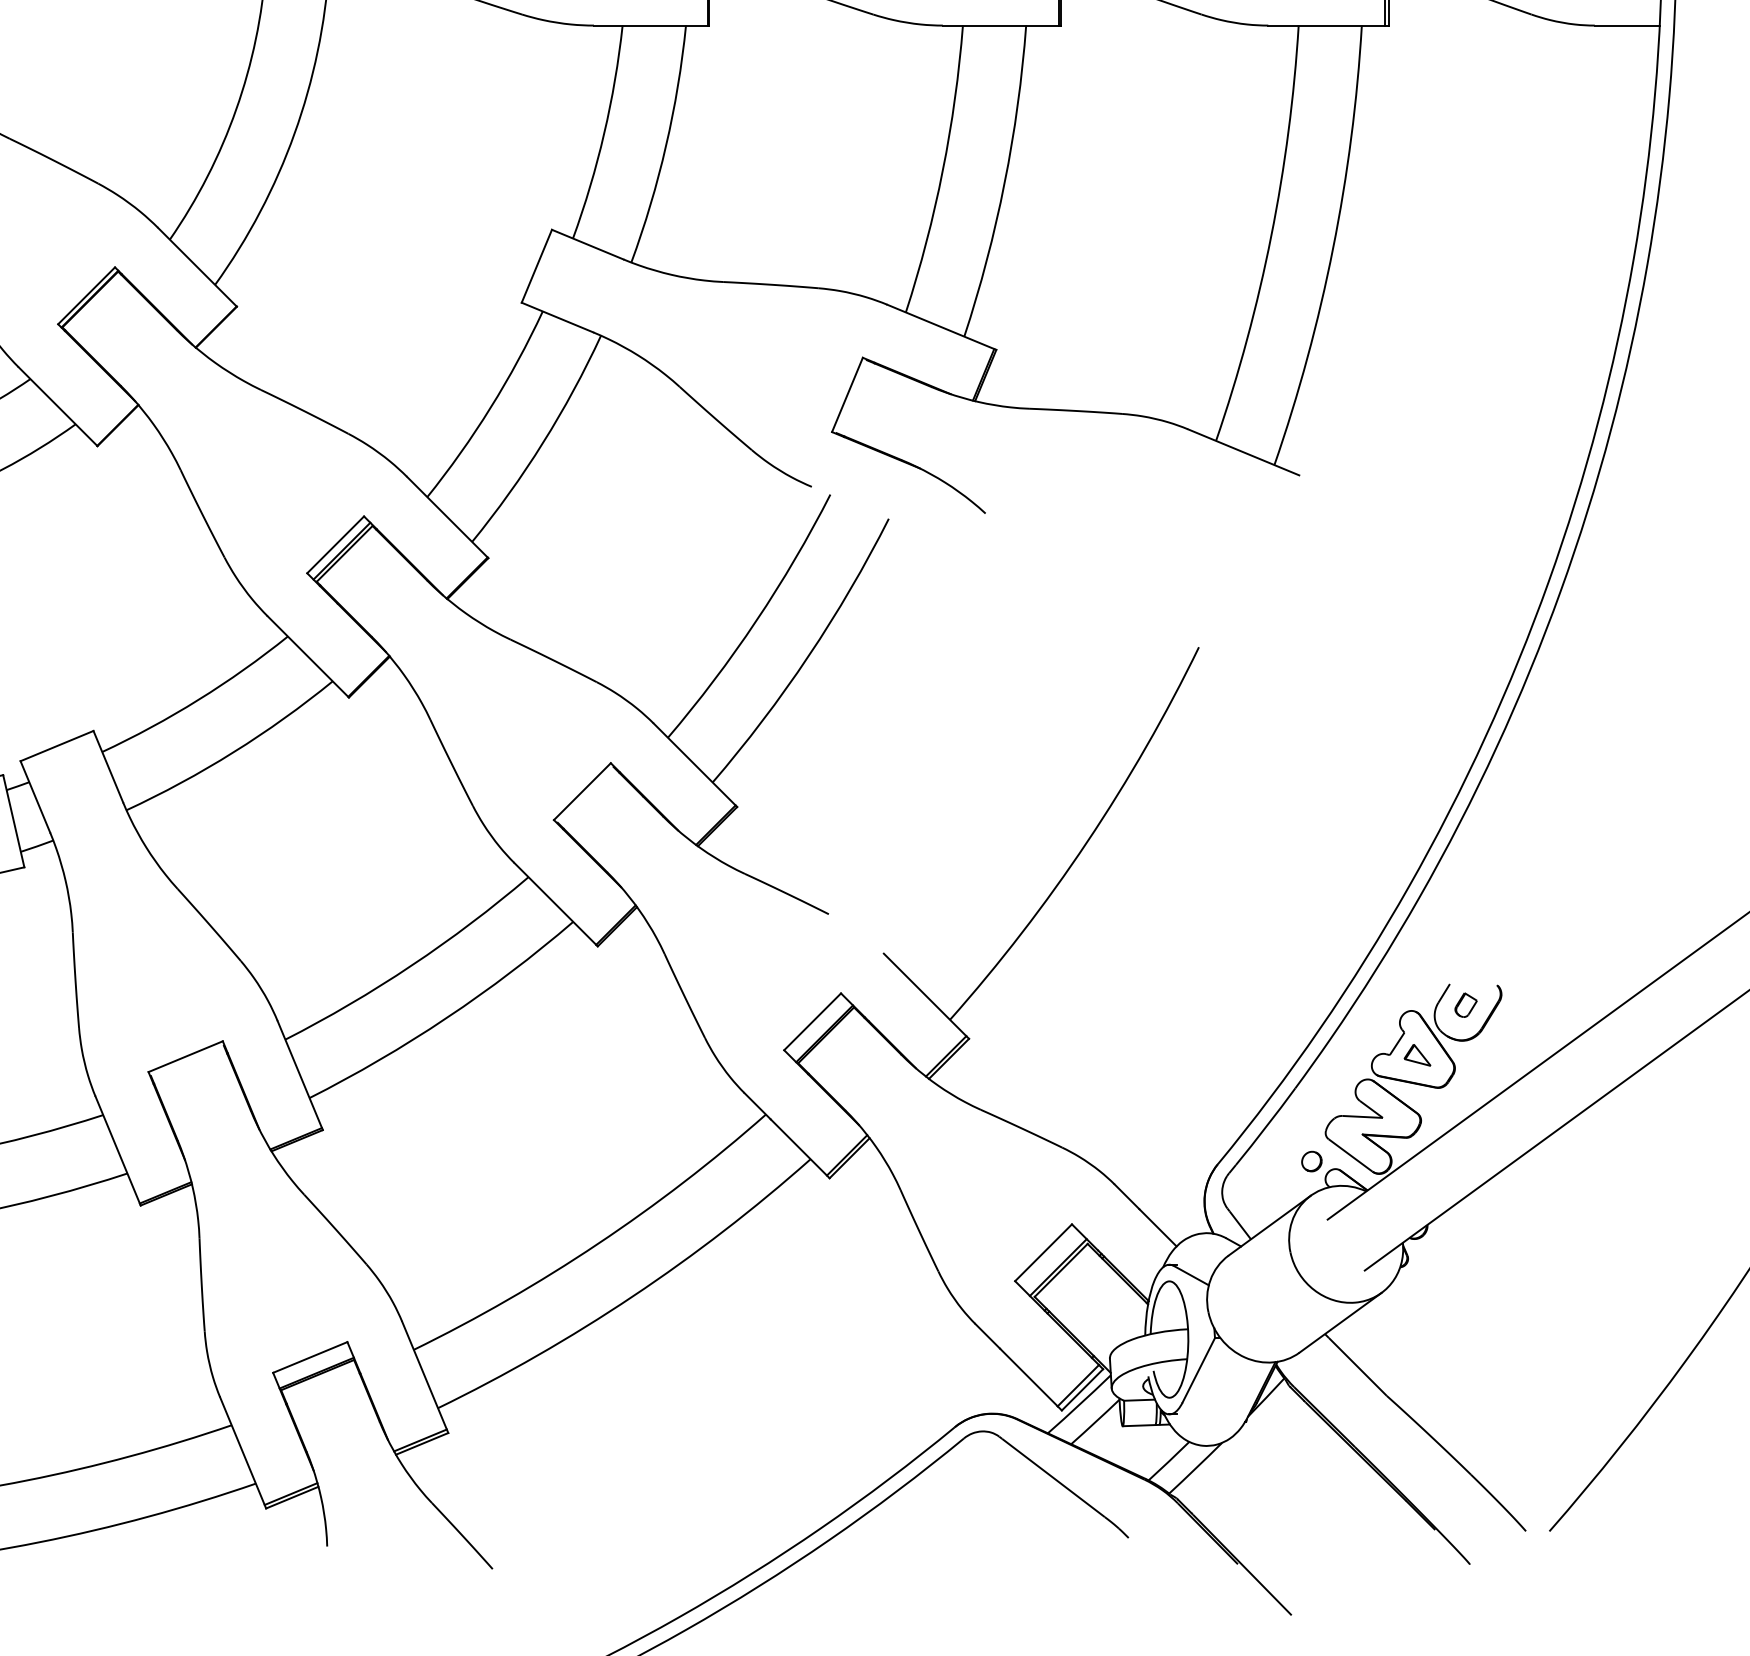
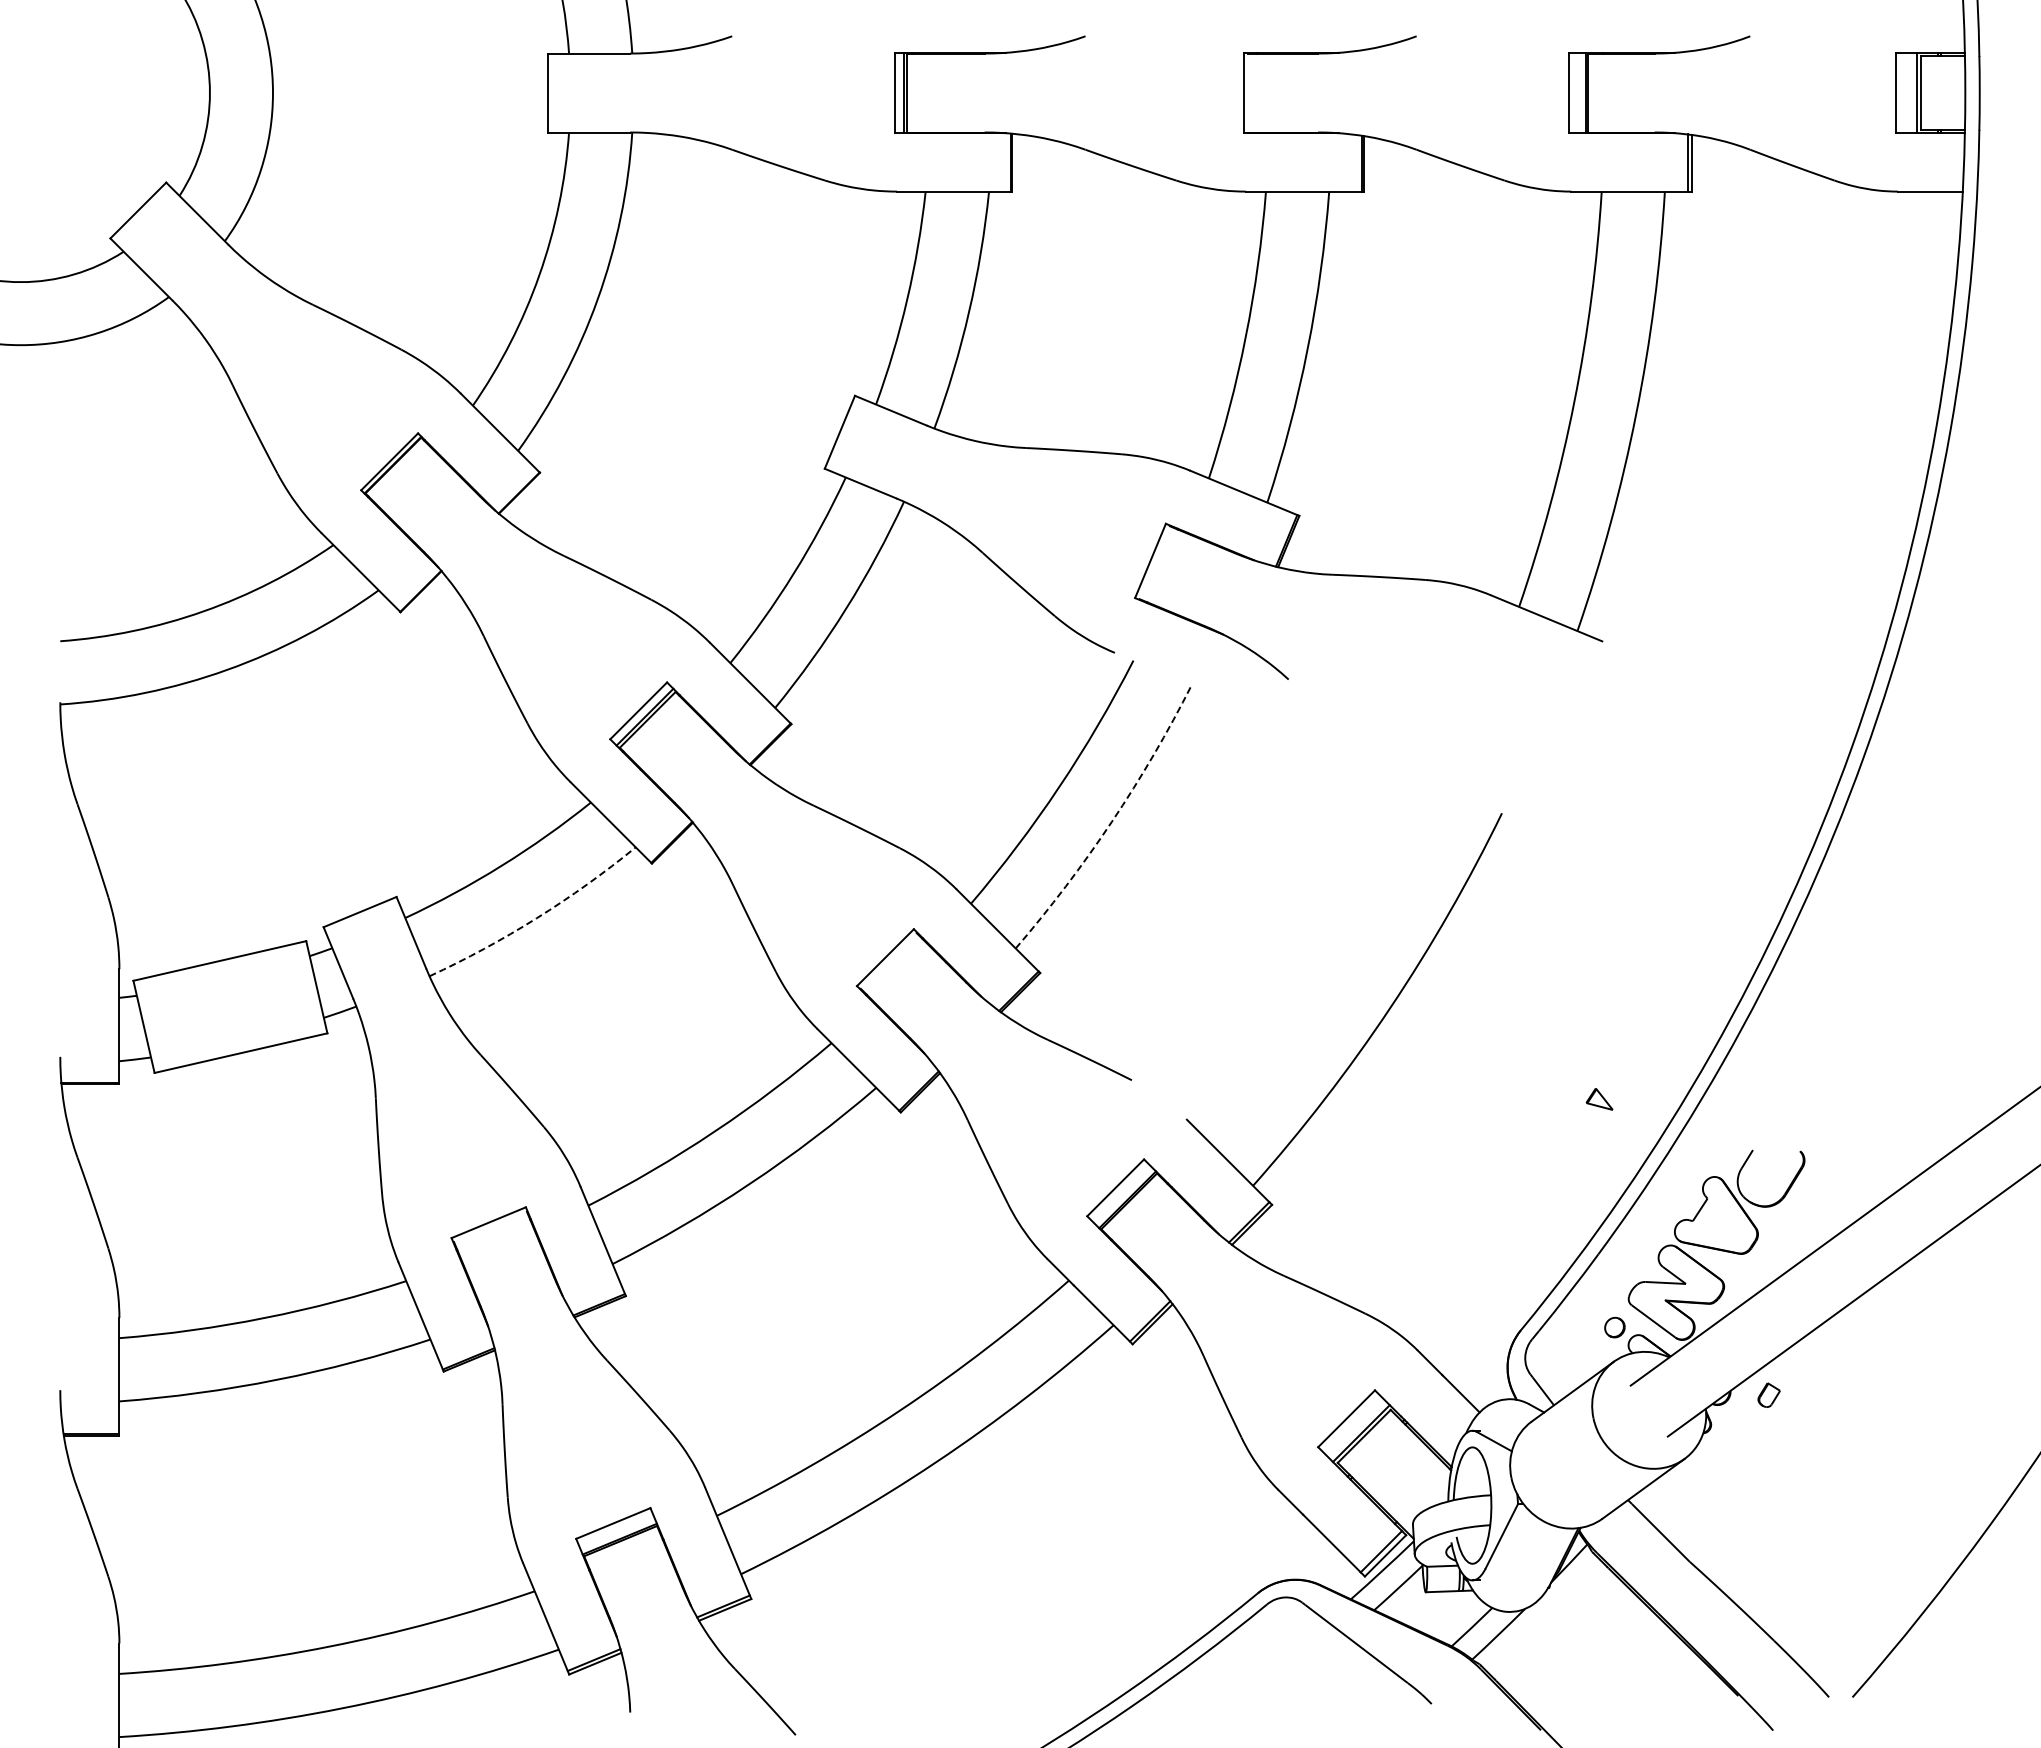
arc: (808, 655) -> (1111, 821), solid -> dashed
arc: (233, 752) -> (536, 918), solid -> dashed
part: (1465, 1004) -> (1768, 1394), moved
part: (1417, 1055) -> (1599, 1099), moved

